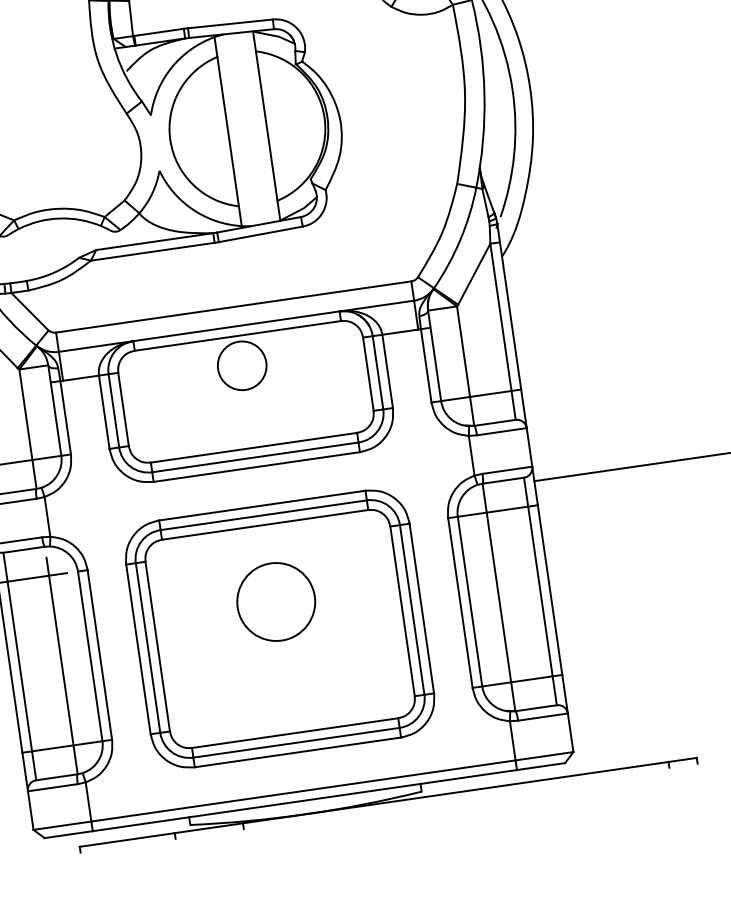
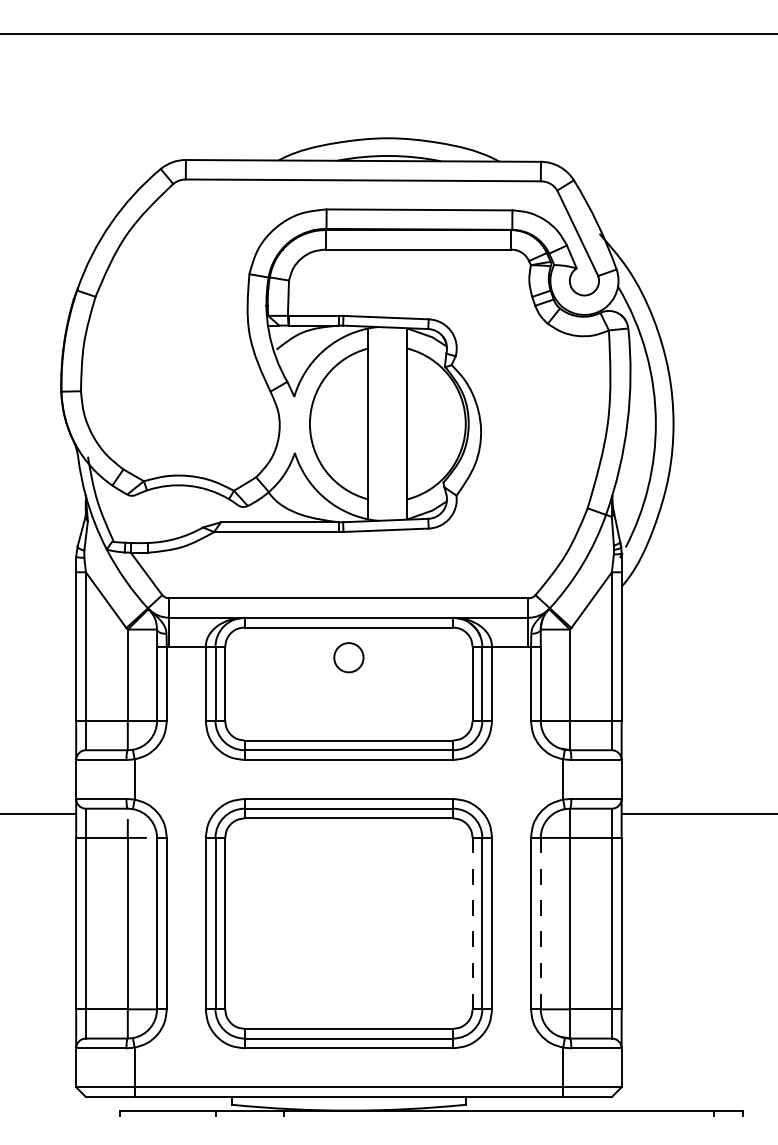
circle: (241, 365) -> (348, 657), size x0.6
line: (469, 601) -> (540, 923), solid -> dashed
circle: (275, 602) -> (348, 896), removed
line: (402, 611) -> (472, 923), solid -> dashed

